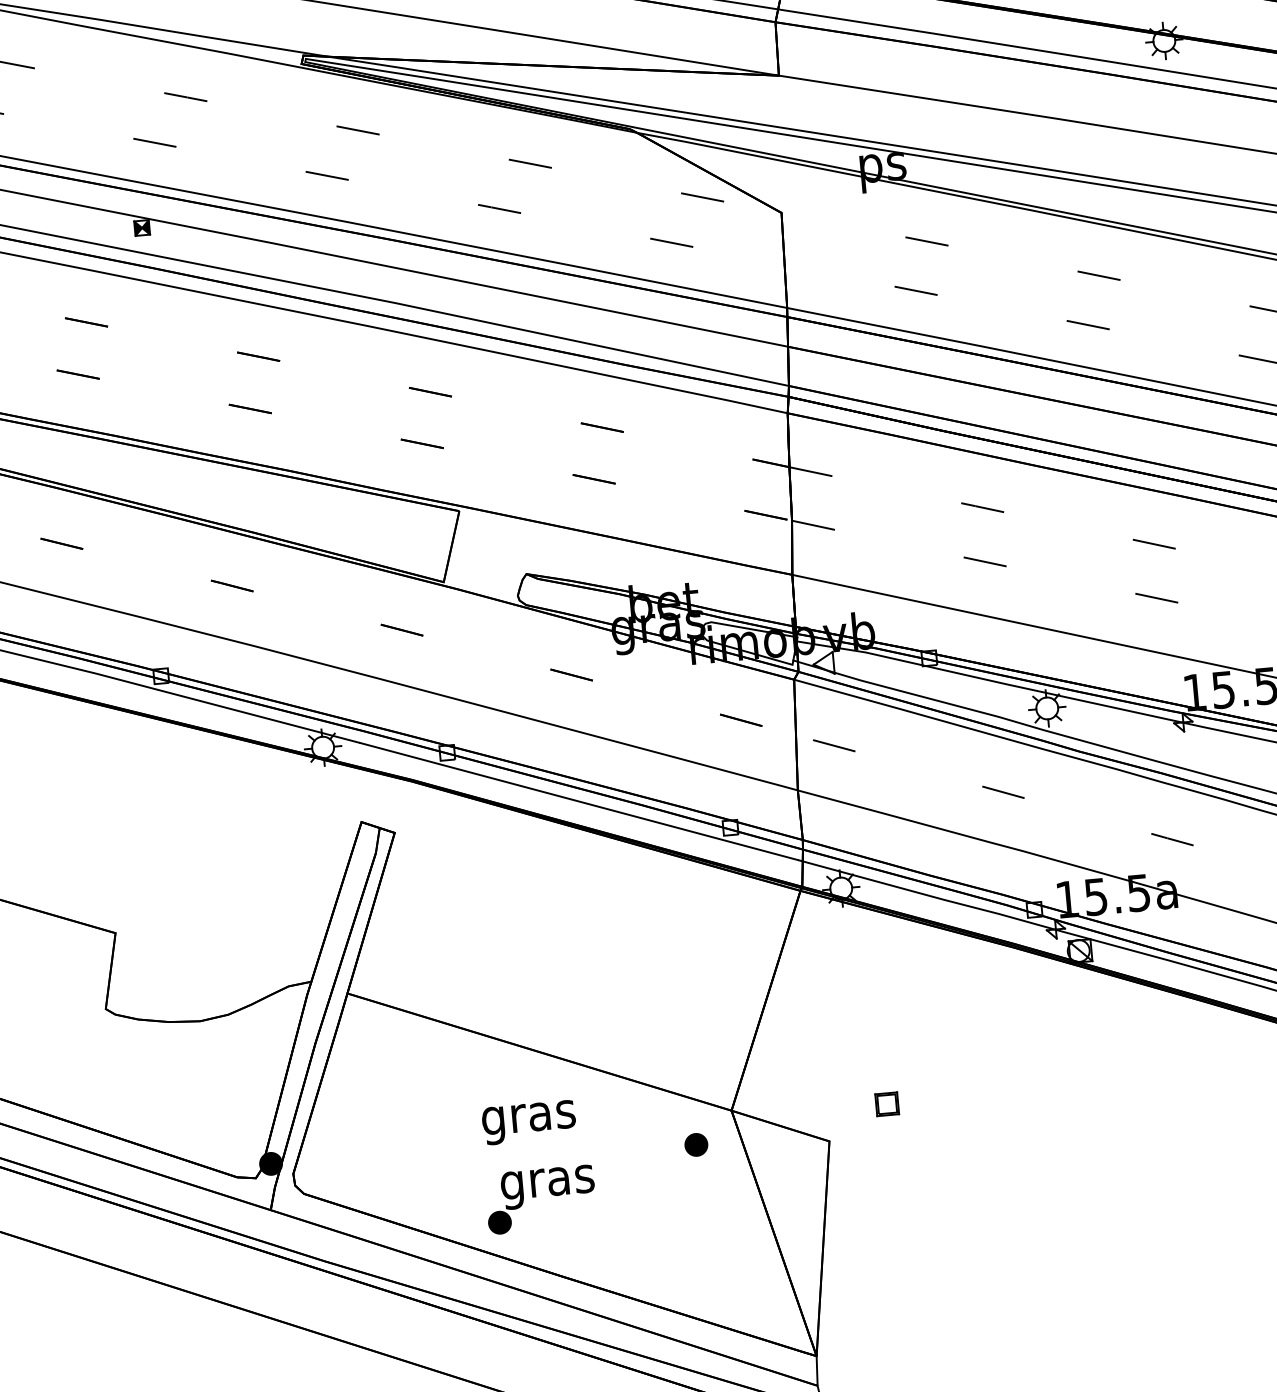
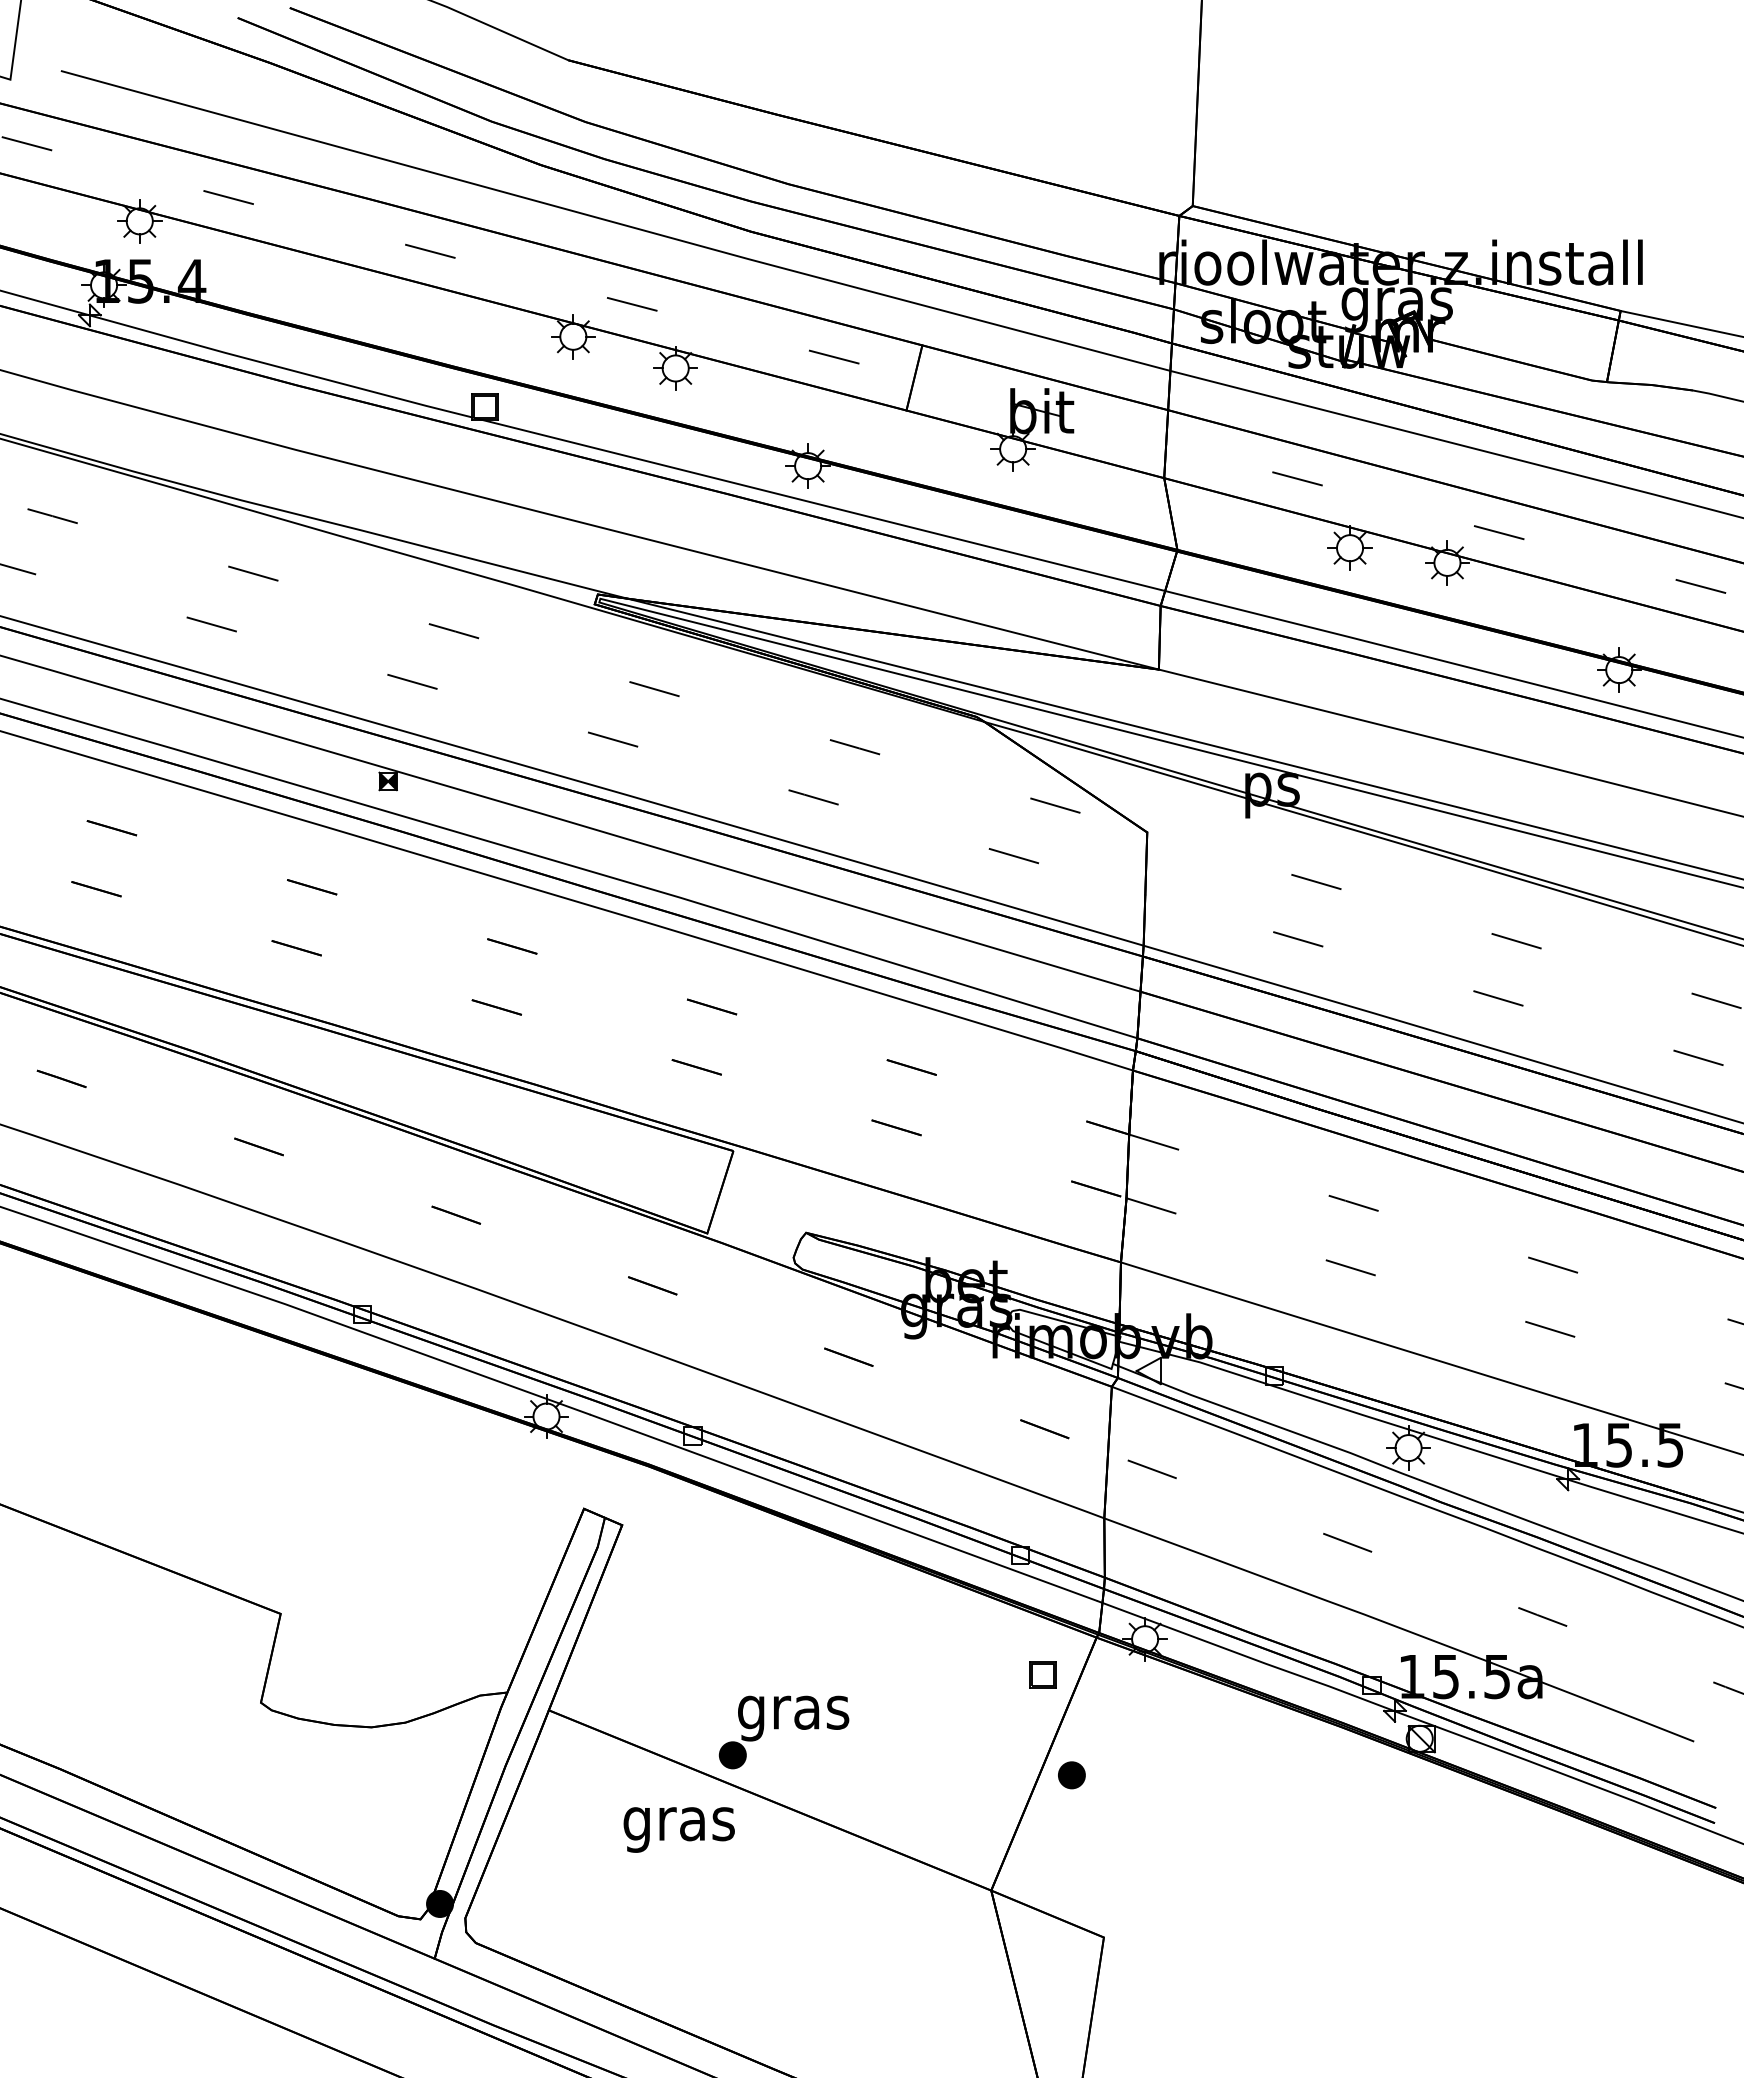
part: (886, 1104) -> (1042, 1674), moved
text: (528, 1122) -> (678, 1829), moved
part: (696, 1145) -> (1071, 1775), moved
part: (540, 1199) -> (783, 1732), moved

